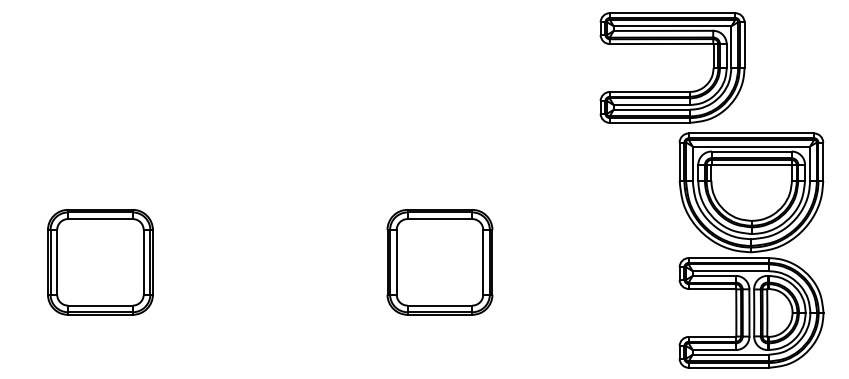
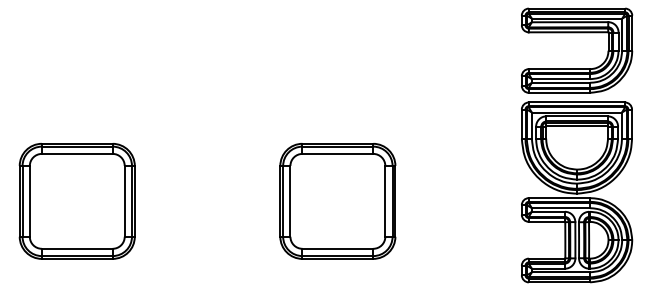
part: (672, 44) -> (576, 32), moved
part: (100, 262) -> (77, 201), size x1.43
part: (439, 262) -> (337, 201), size x1.43

